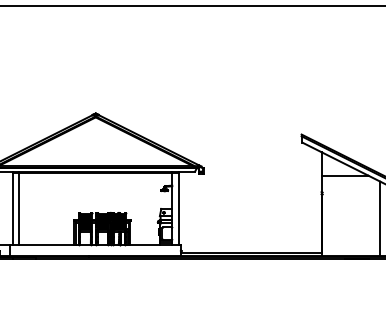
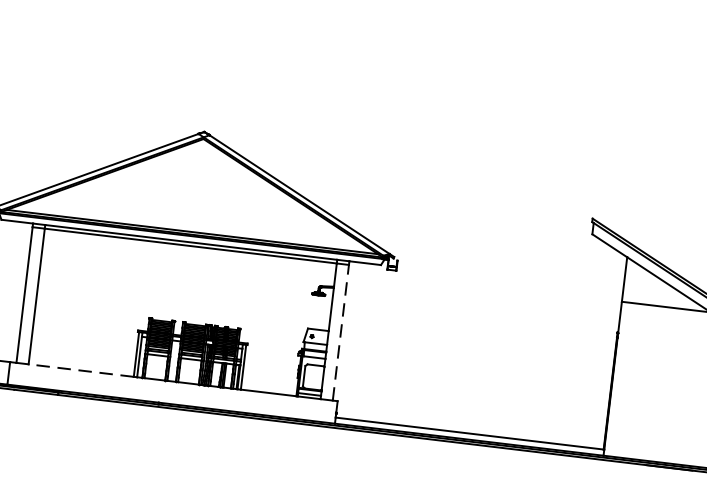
line: (178, 209) -> (340, 333), solid -> dashed
line: (46, 244) -> (80, 370), solid -> dashed

